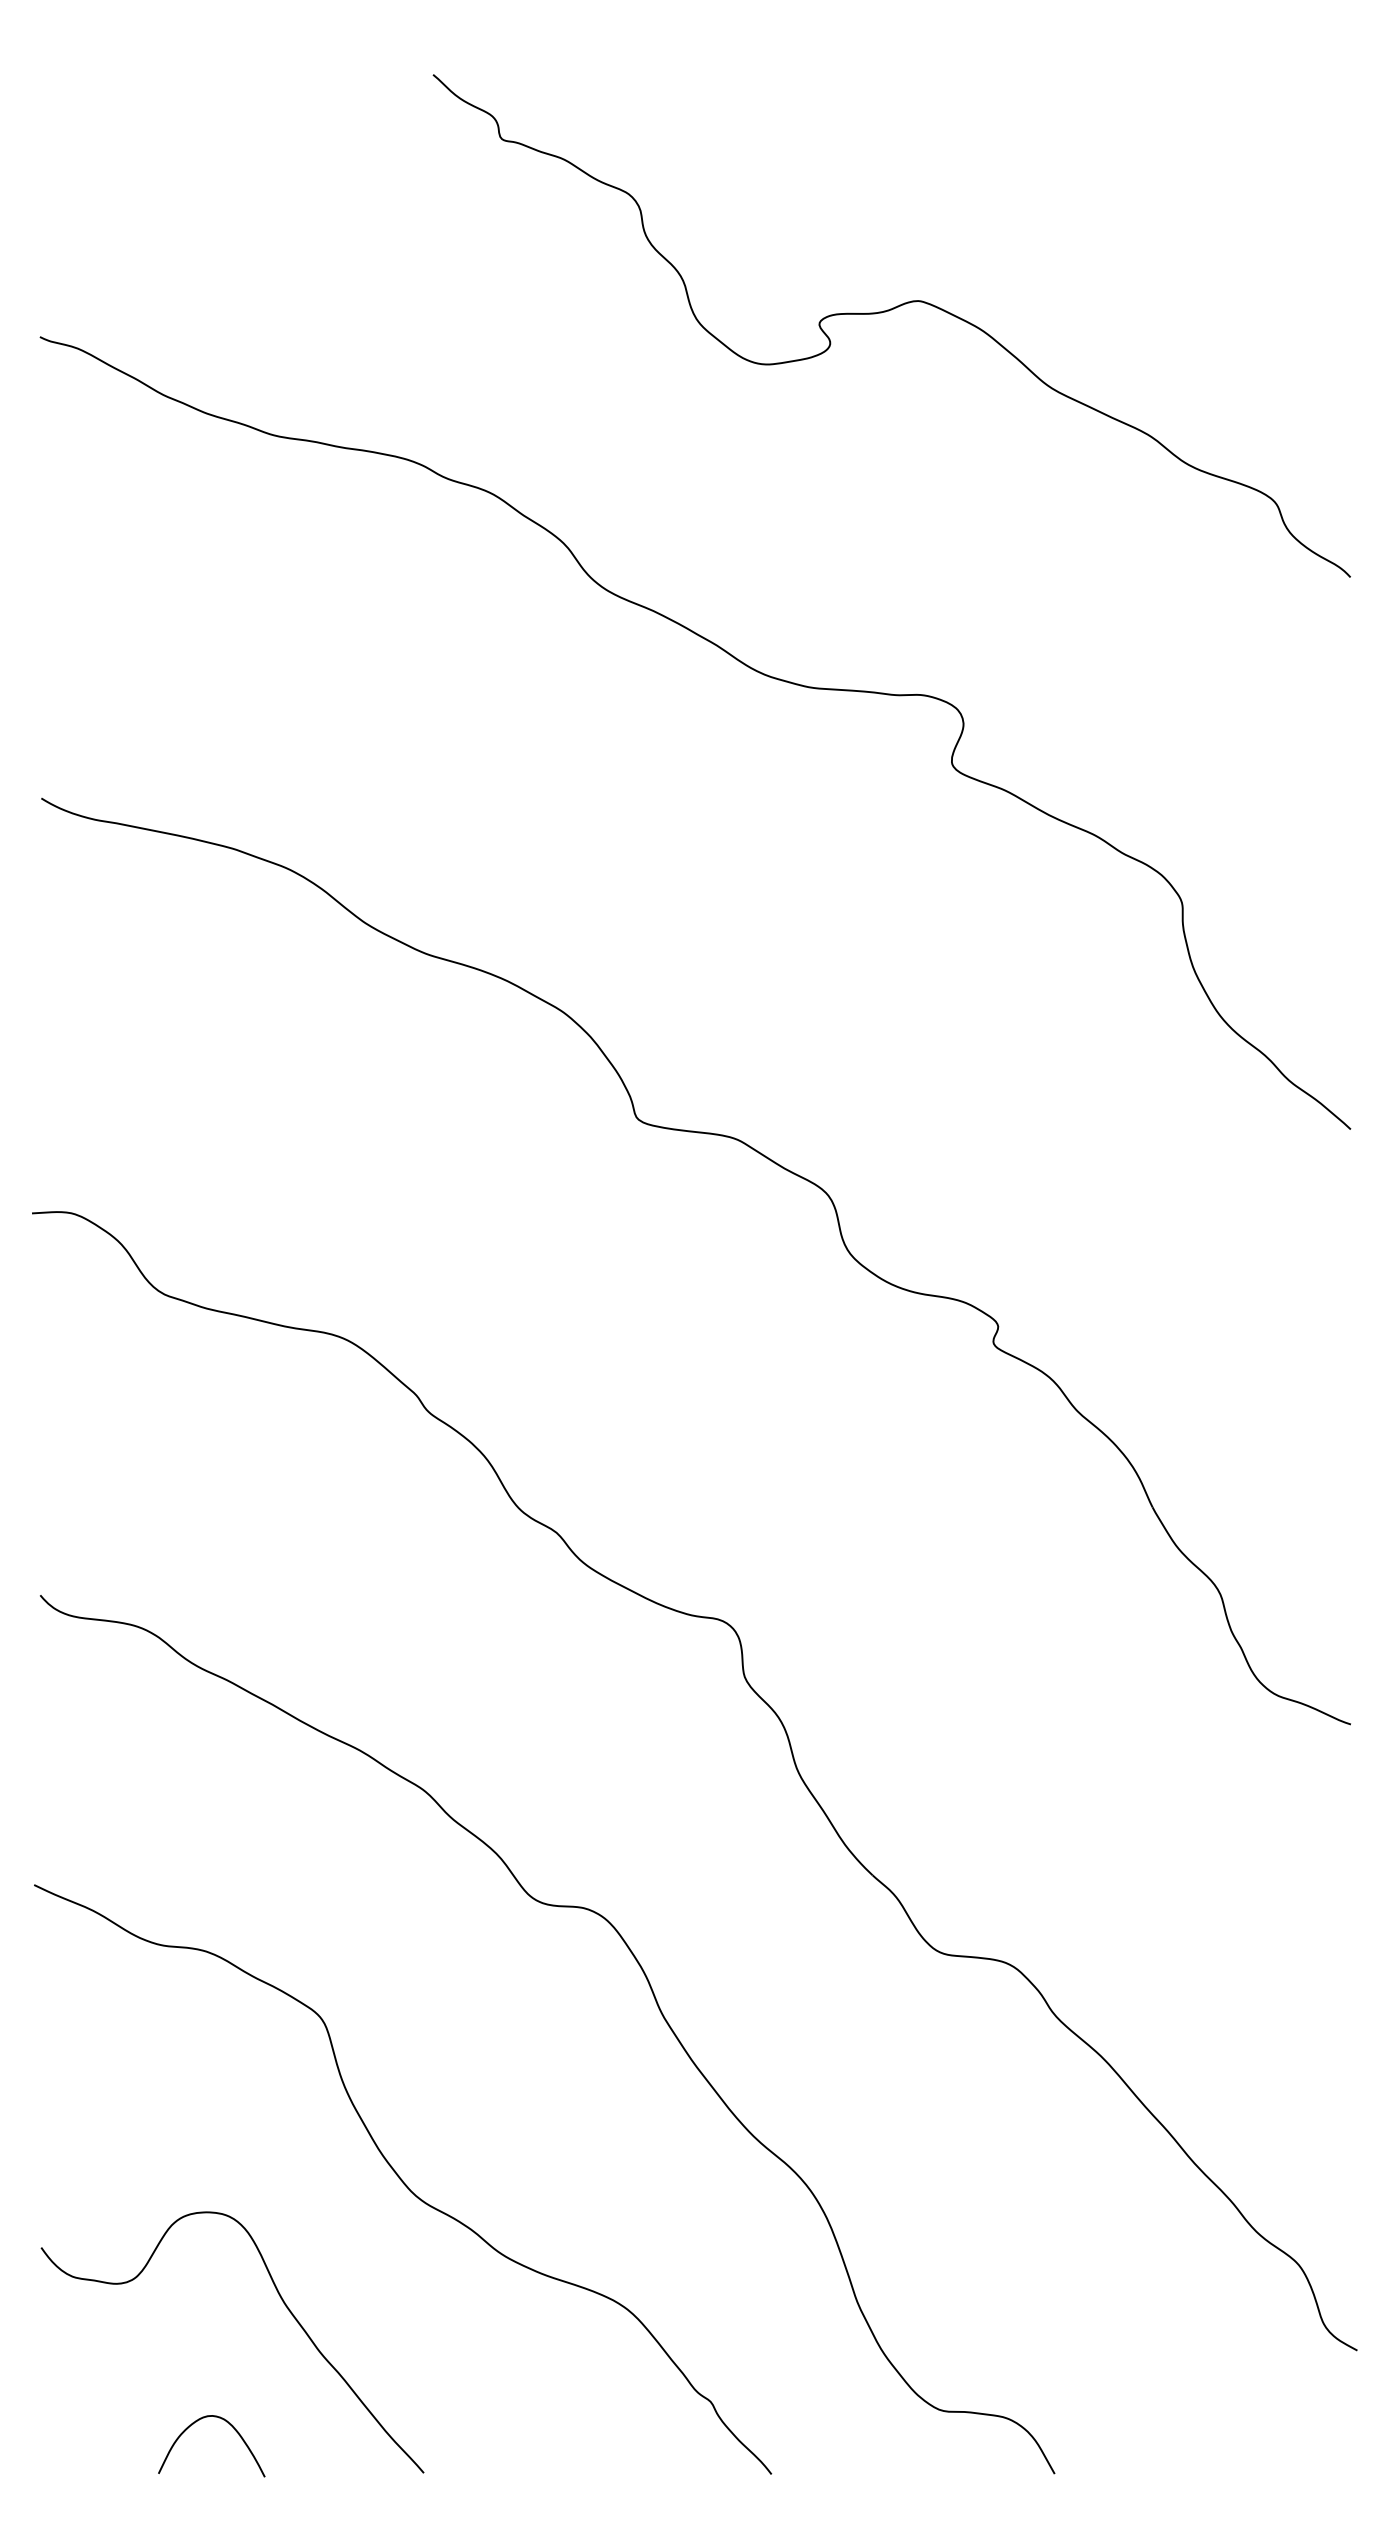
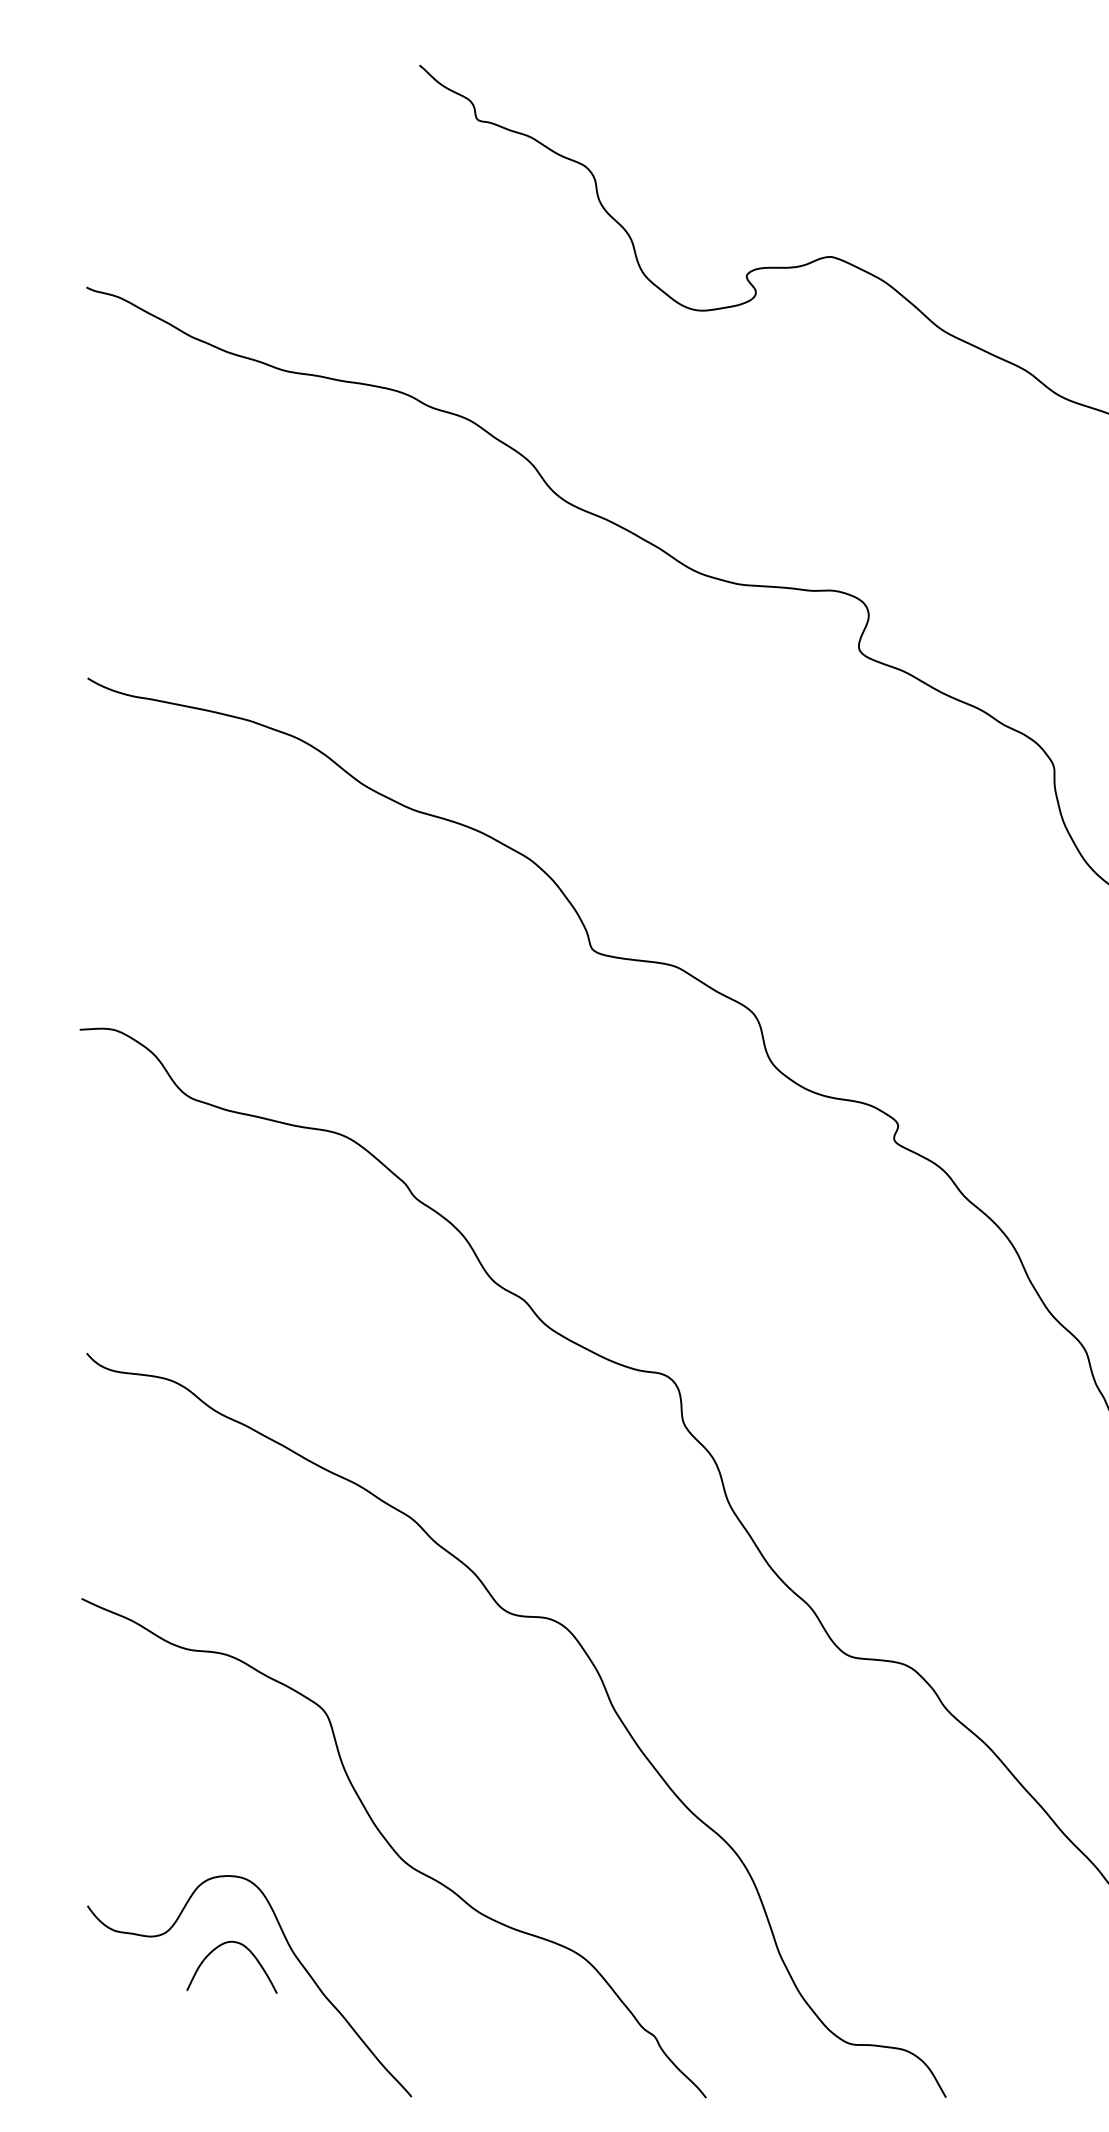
curve: (231, 2426) -> (248, 1950), moved

